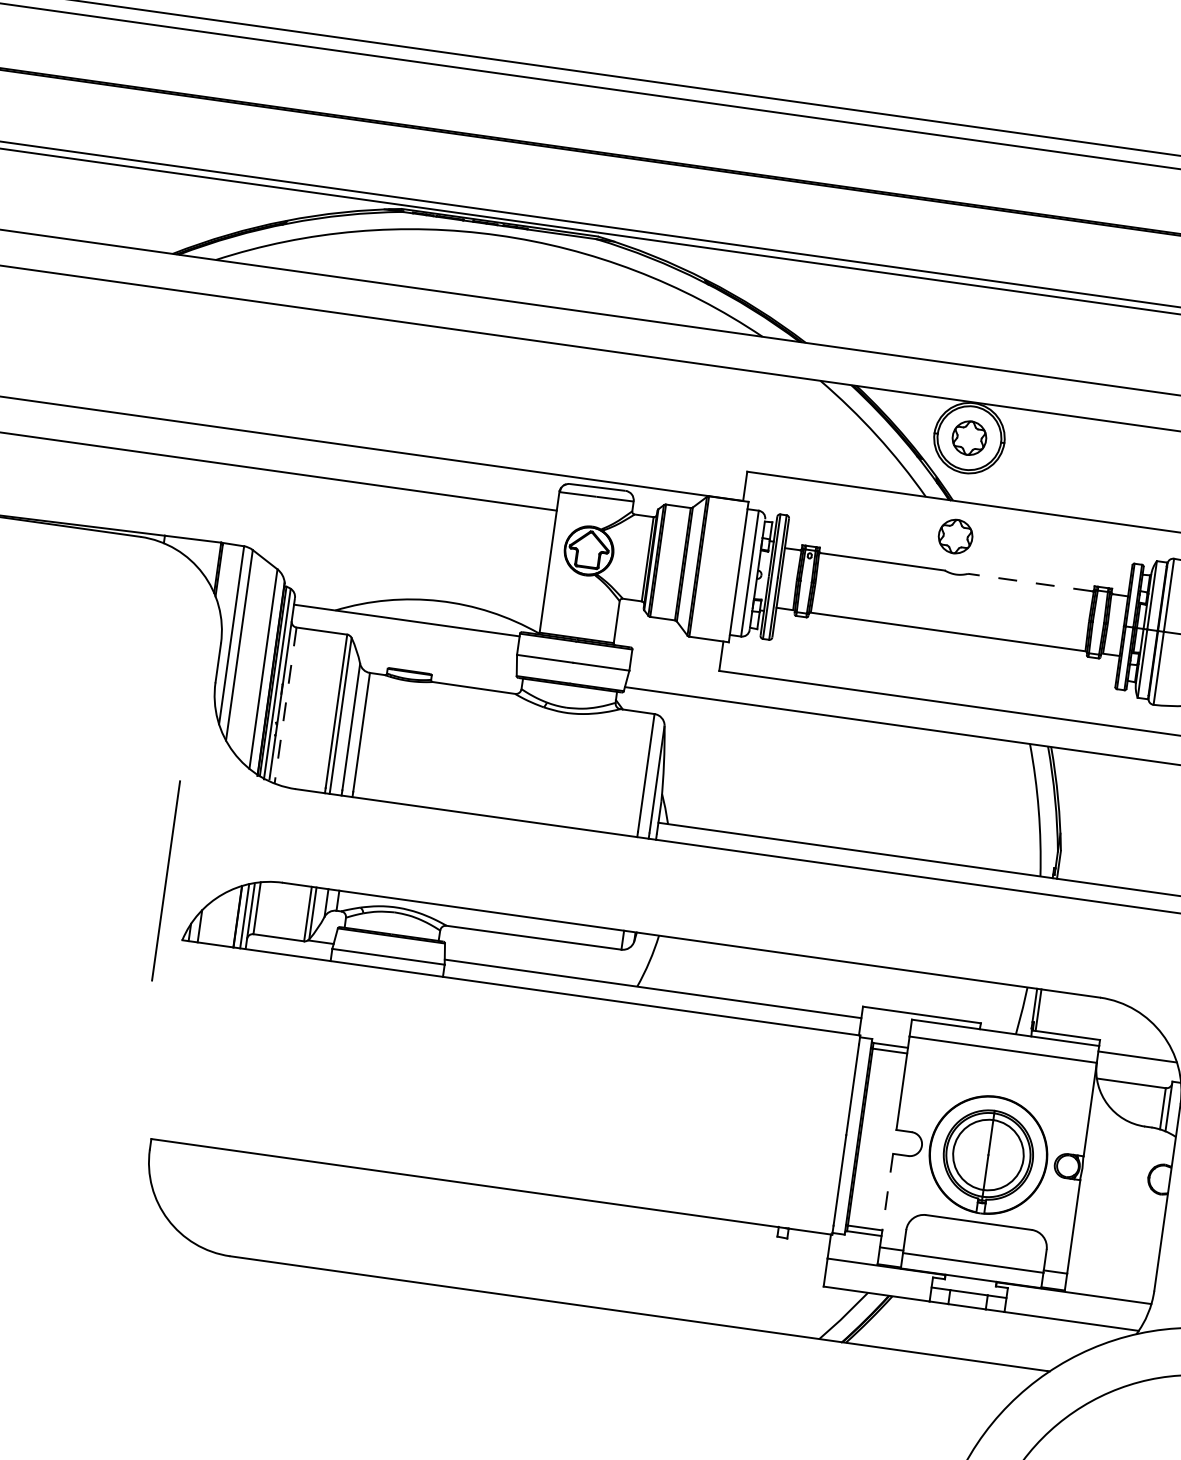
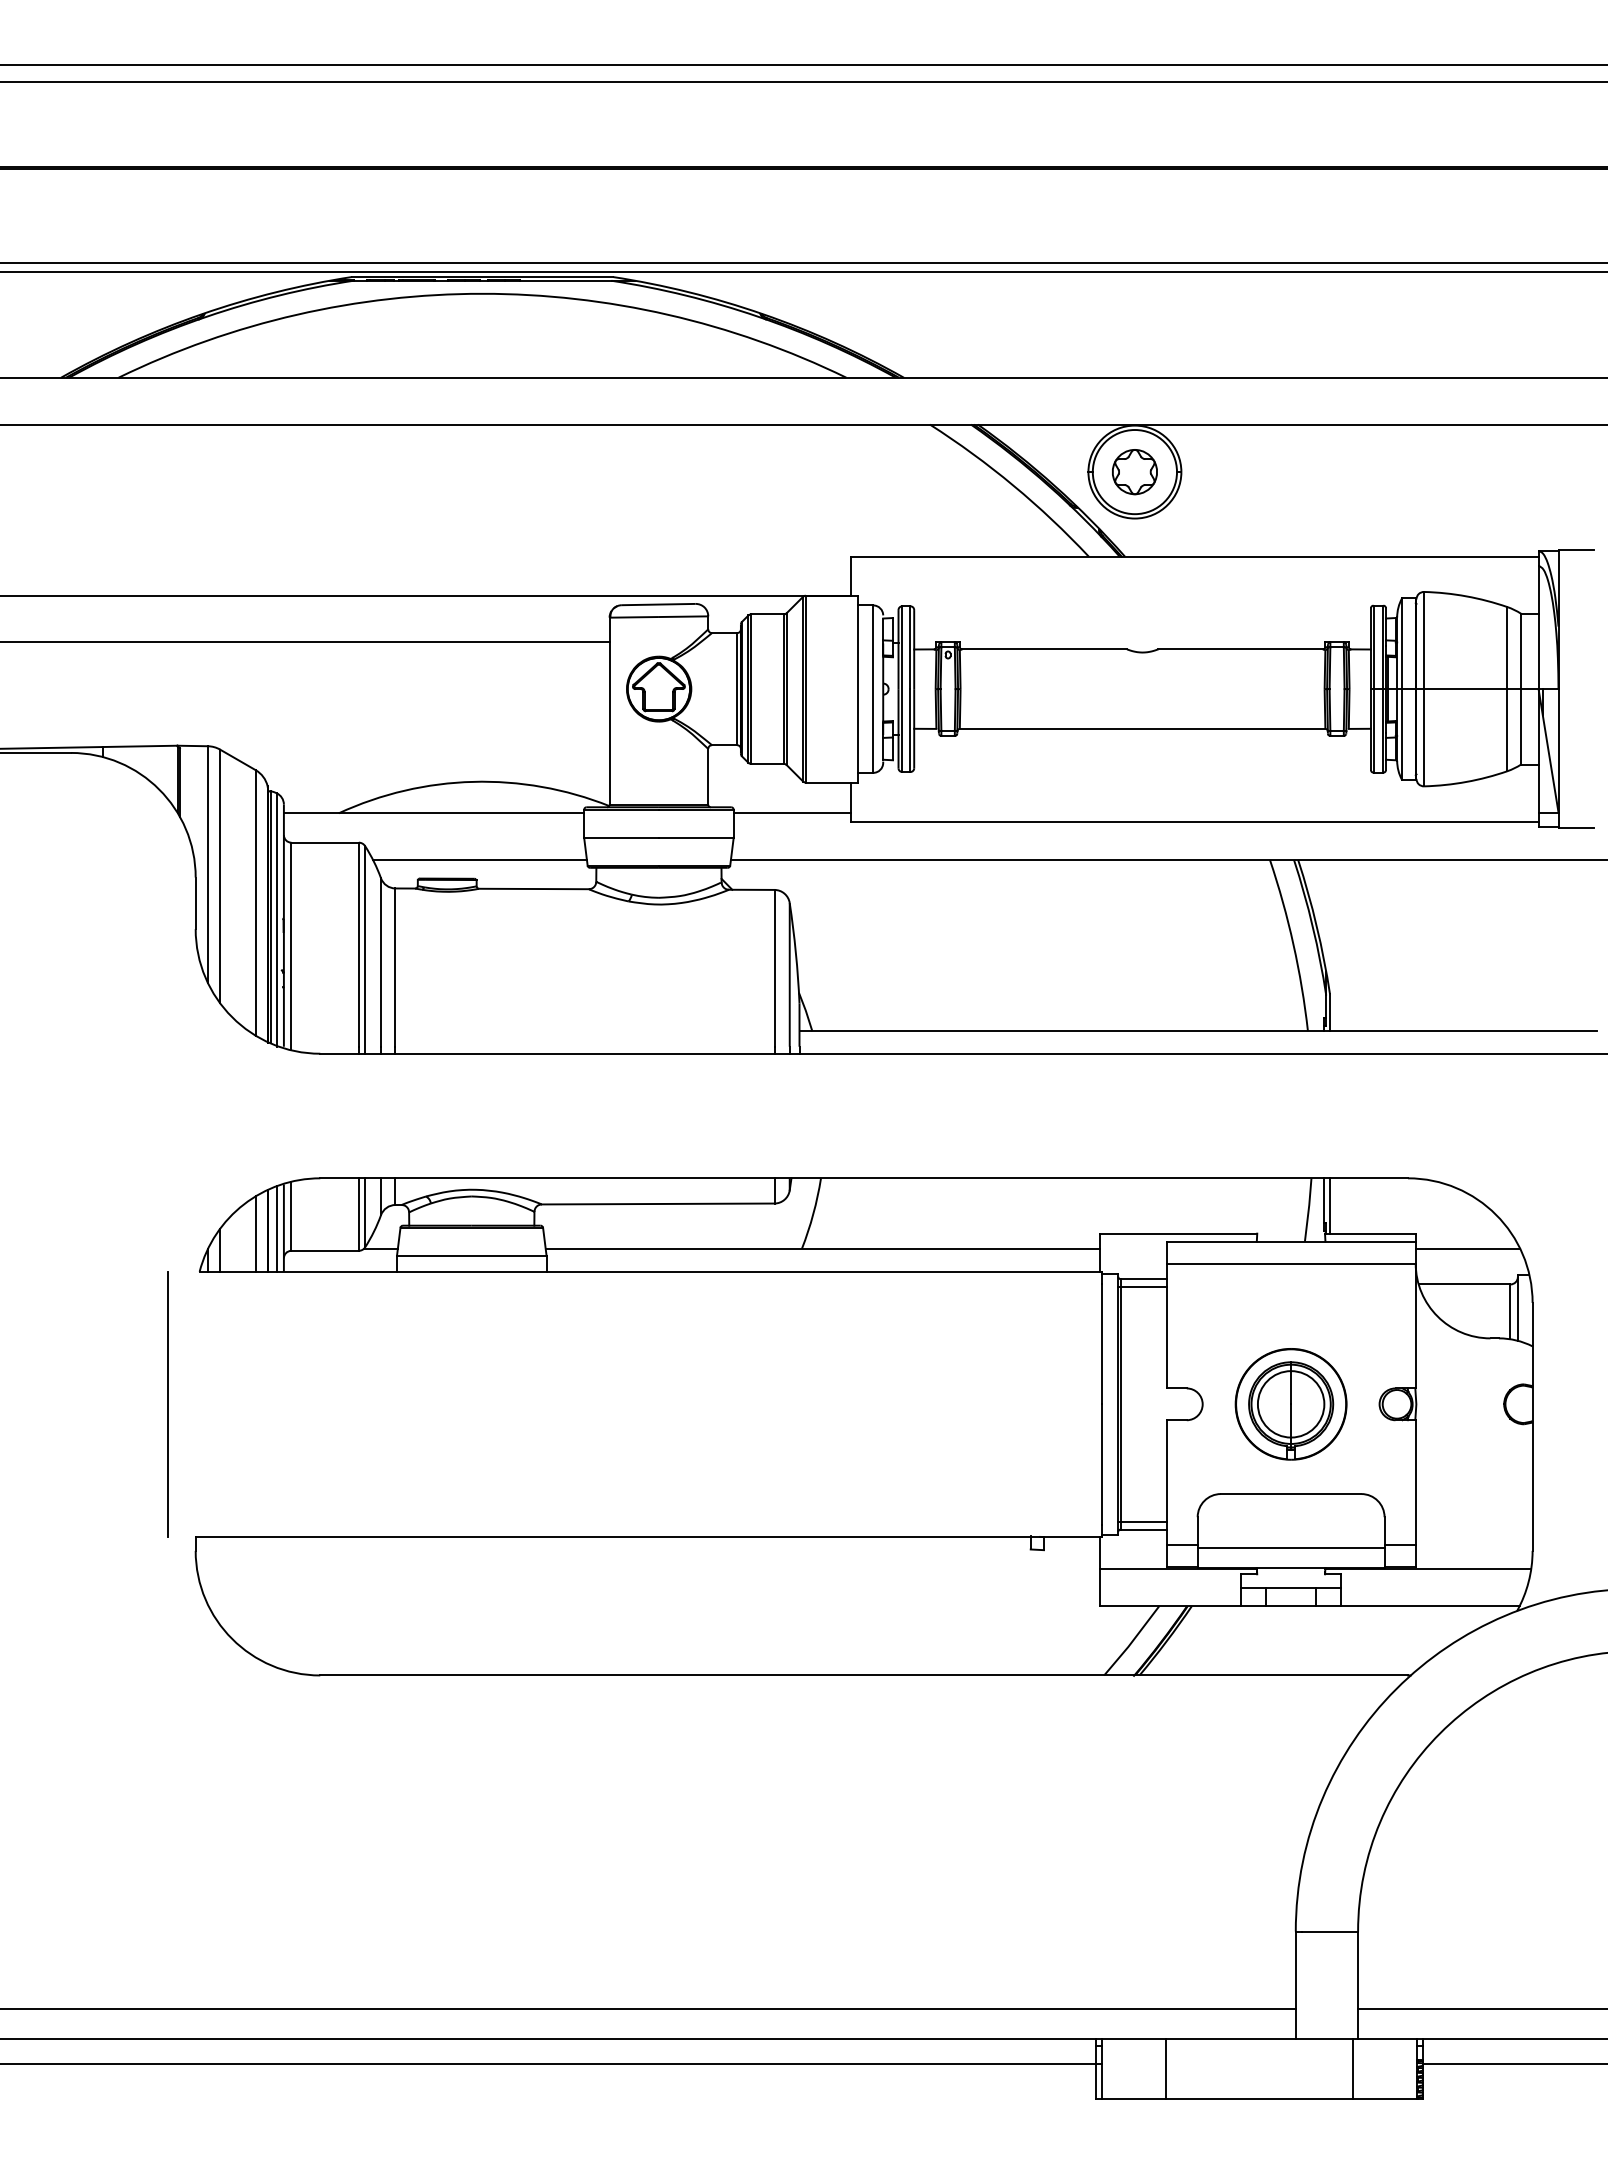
part: (955, 536) -> (1134, 603), removed
line: (1029, 582) -> (1239, 649), dashed -> solid
line: (676, 658) -> (792, 813), added
line: (436, 660) -> (479, 860), added
line: (285, 705) -> (291, 946), dashed -> solid
line: (166, 881) -> (167, 1404), moved
line: (228, 917) -> (255, 1233), added
part: (987, 1155) -> (1290, 1404), size x0.71
line: (886, 1200) -> (1166, 1482), dashed -> solid

